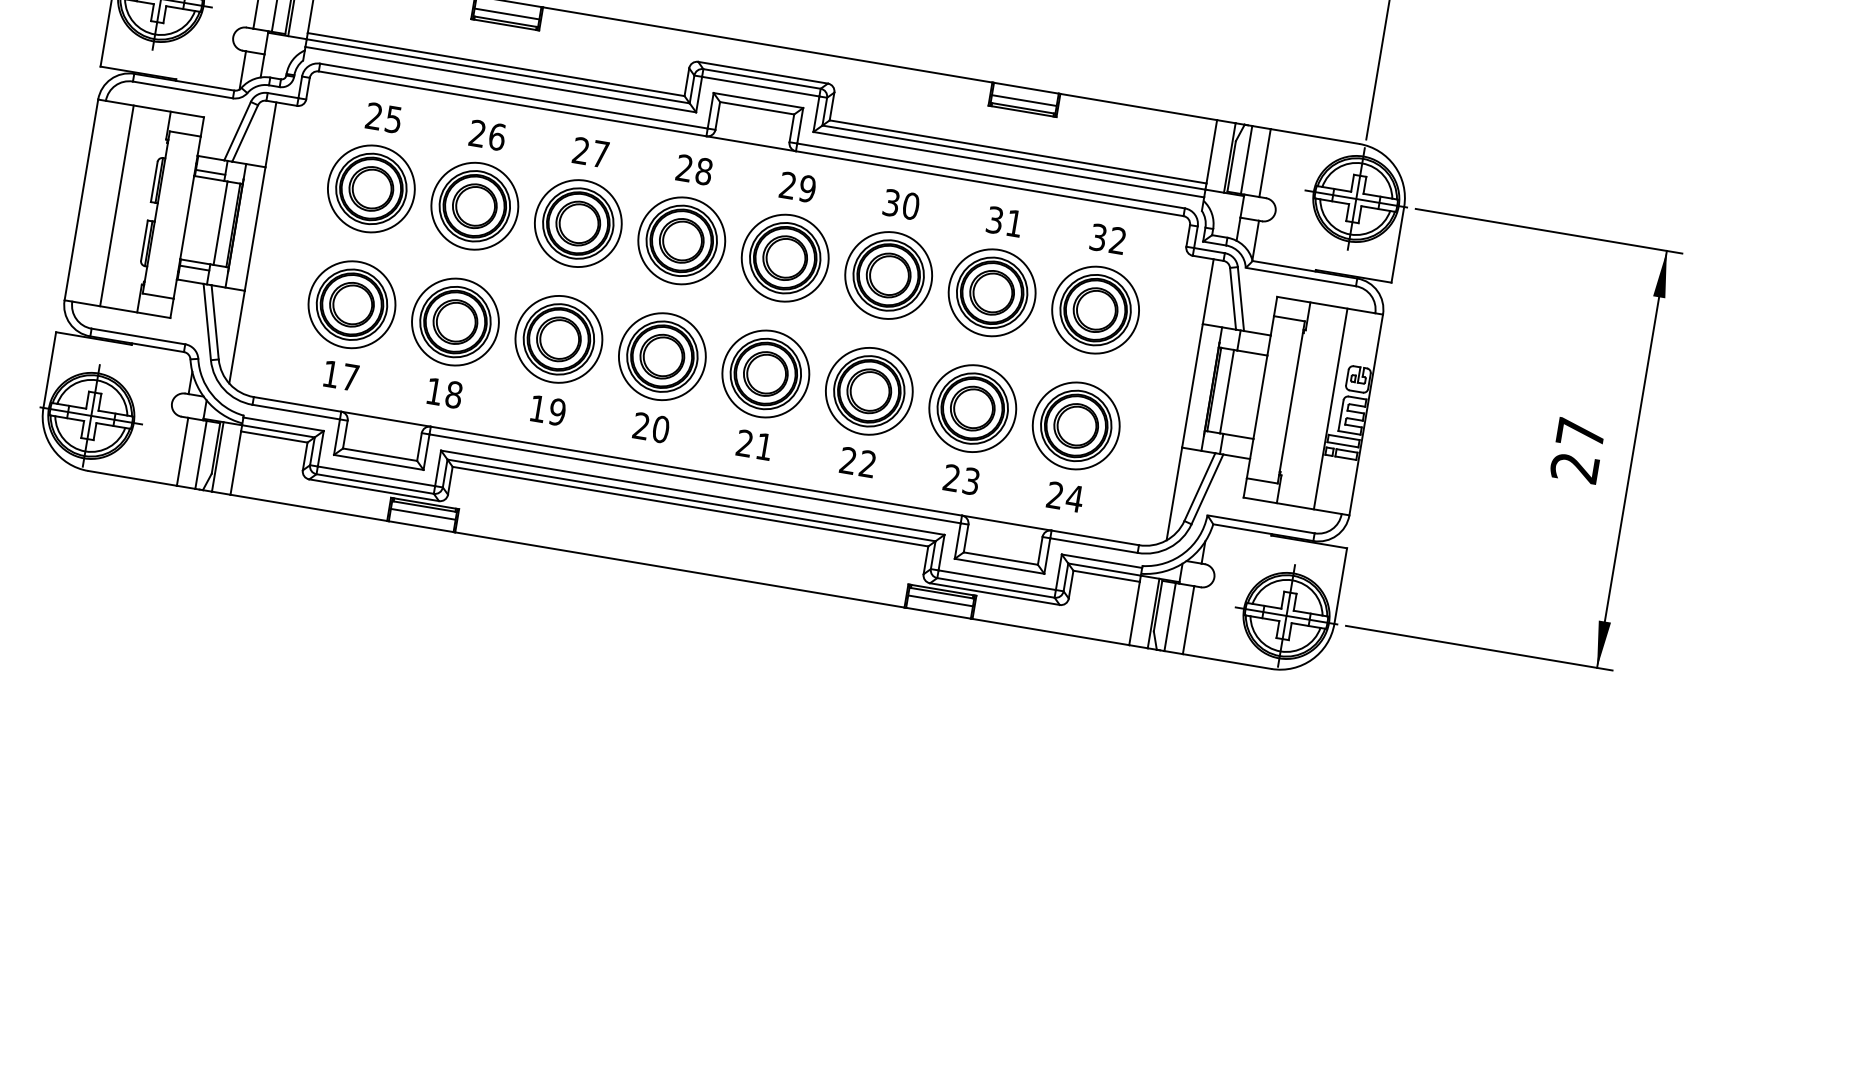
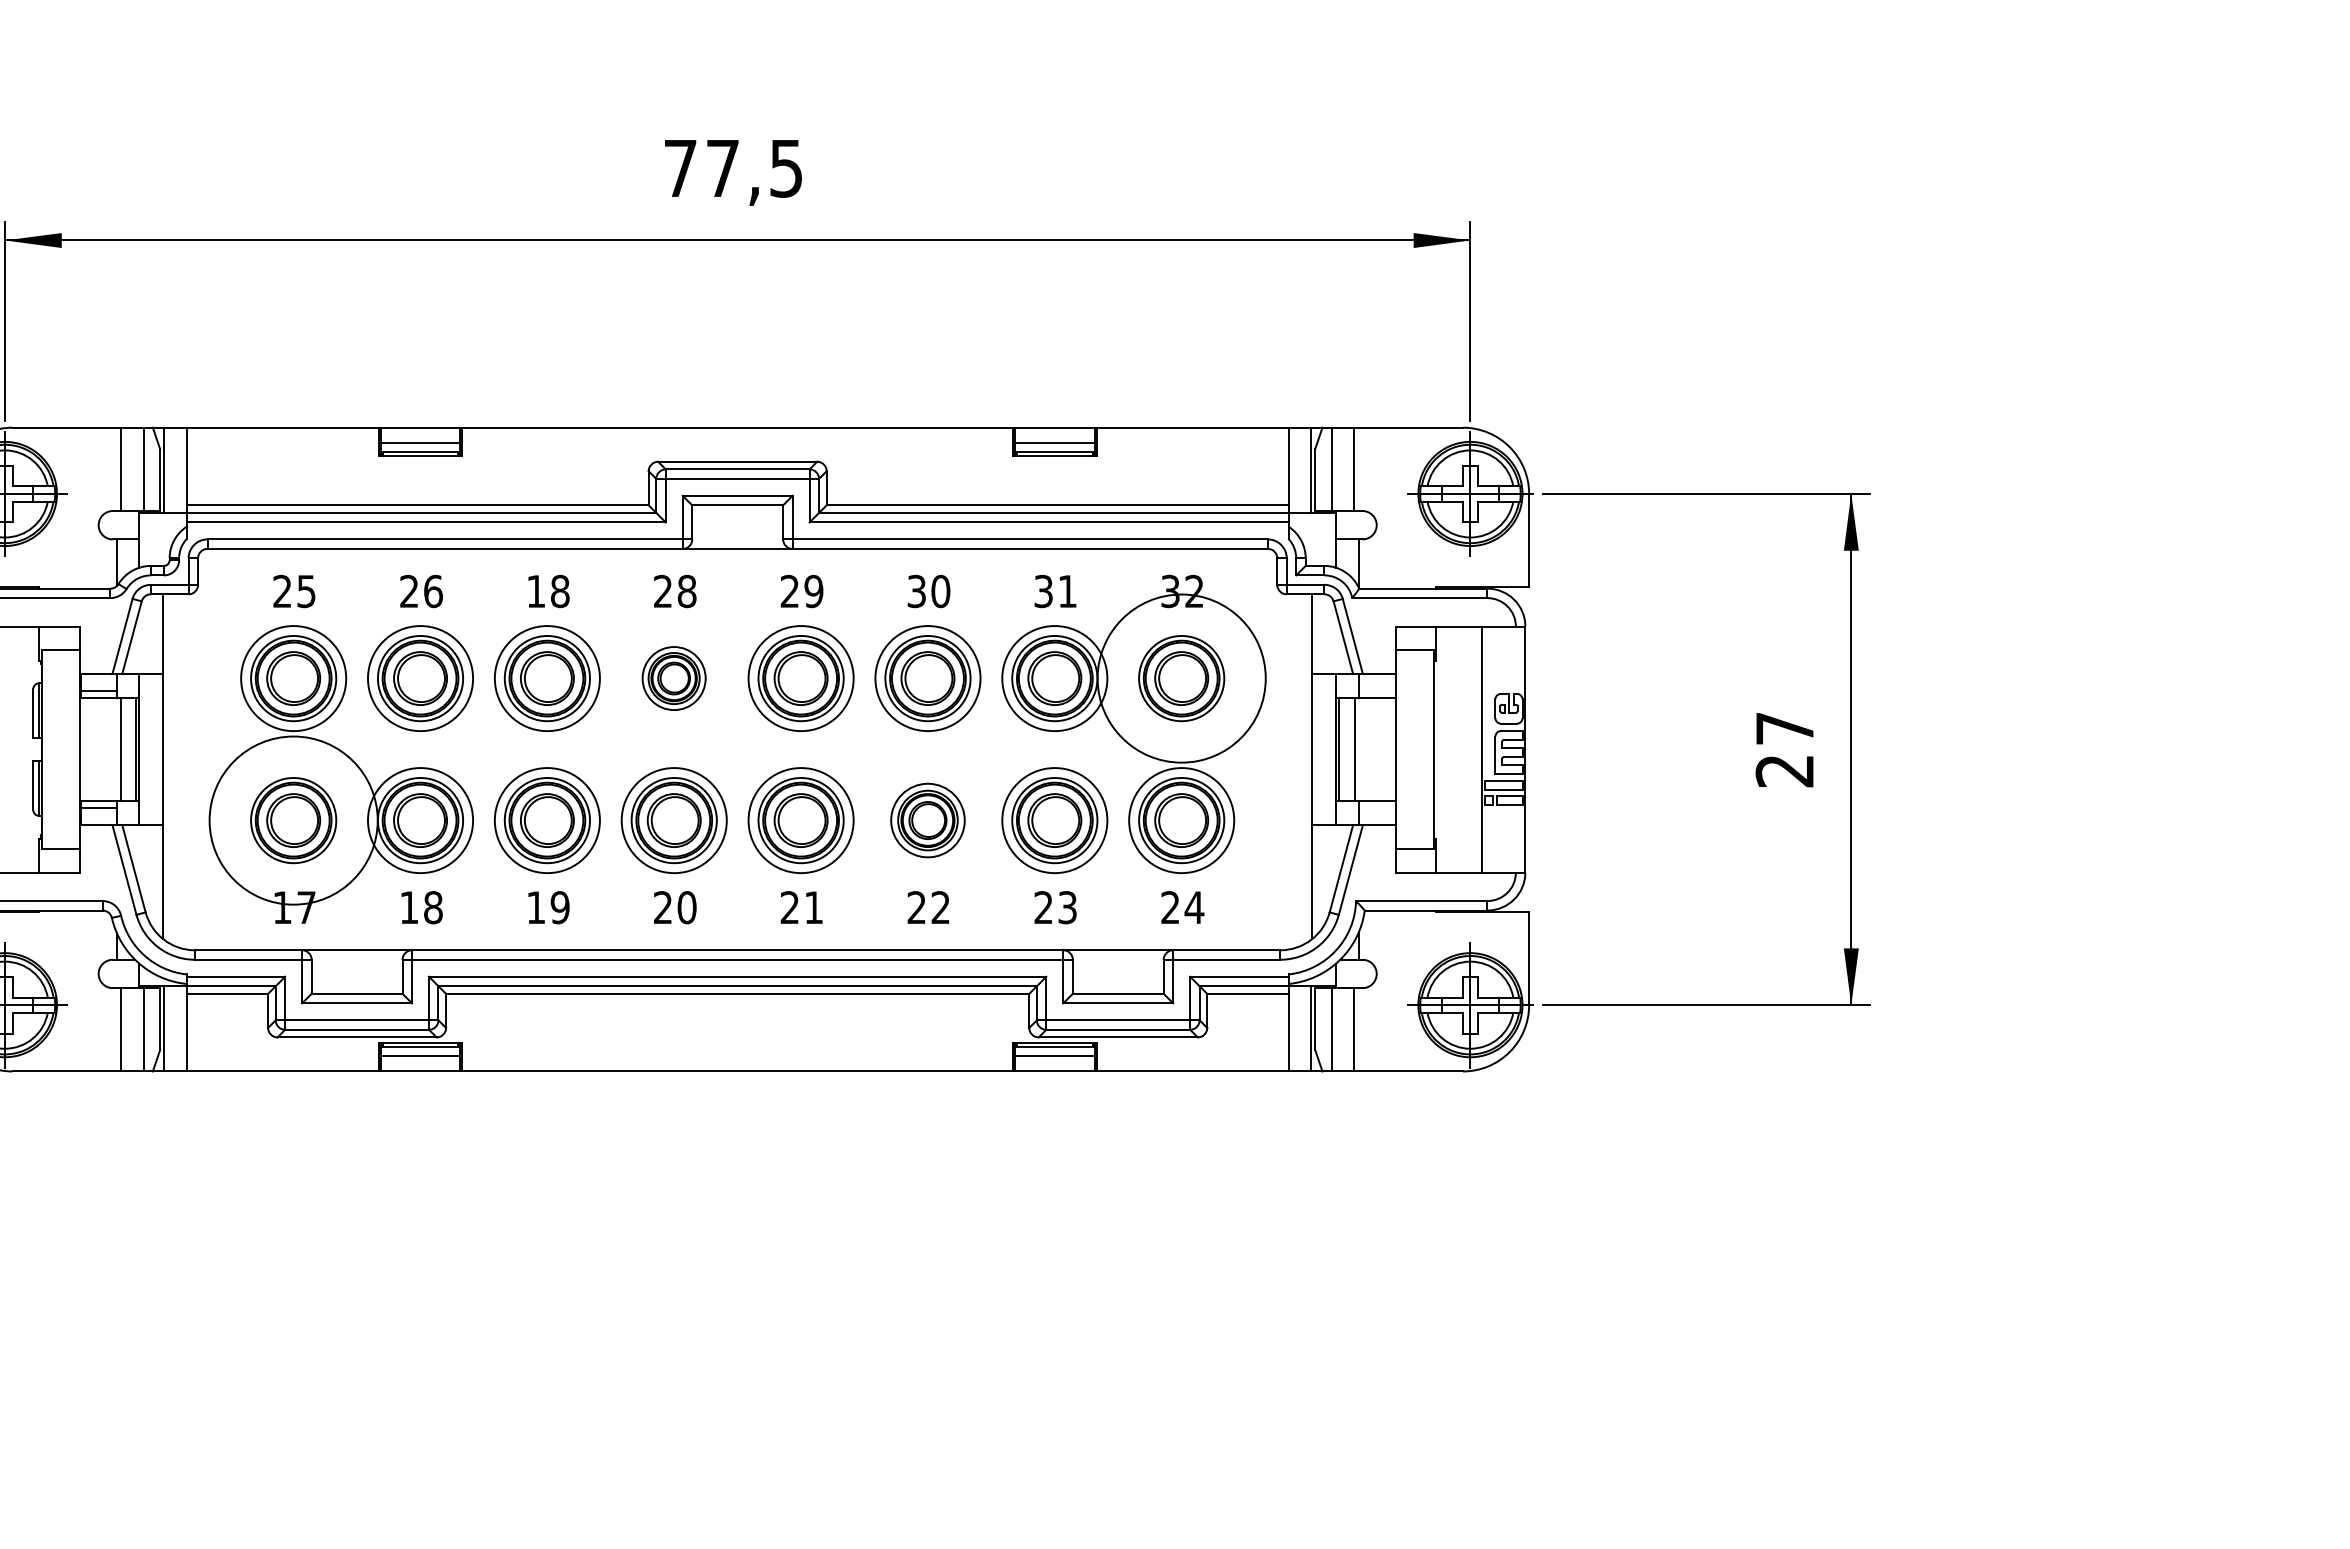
text: (591, 152) -> (548, 591), 27 -> 18
part: (681, 240) -> (673, 678), size x0.6
circle: (351, 304) -> (293, 820), size x1.6
circle: (1095, 310) -> (1181, 678), size x1.6
part: (868, 391) -> (927, 820), size x0.7

